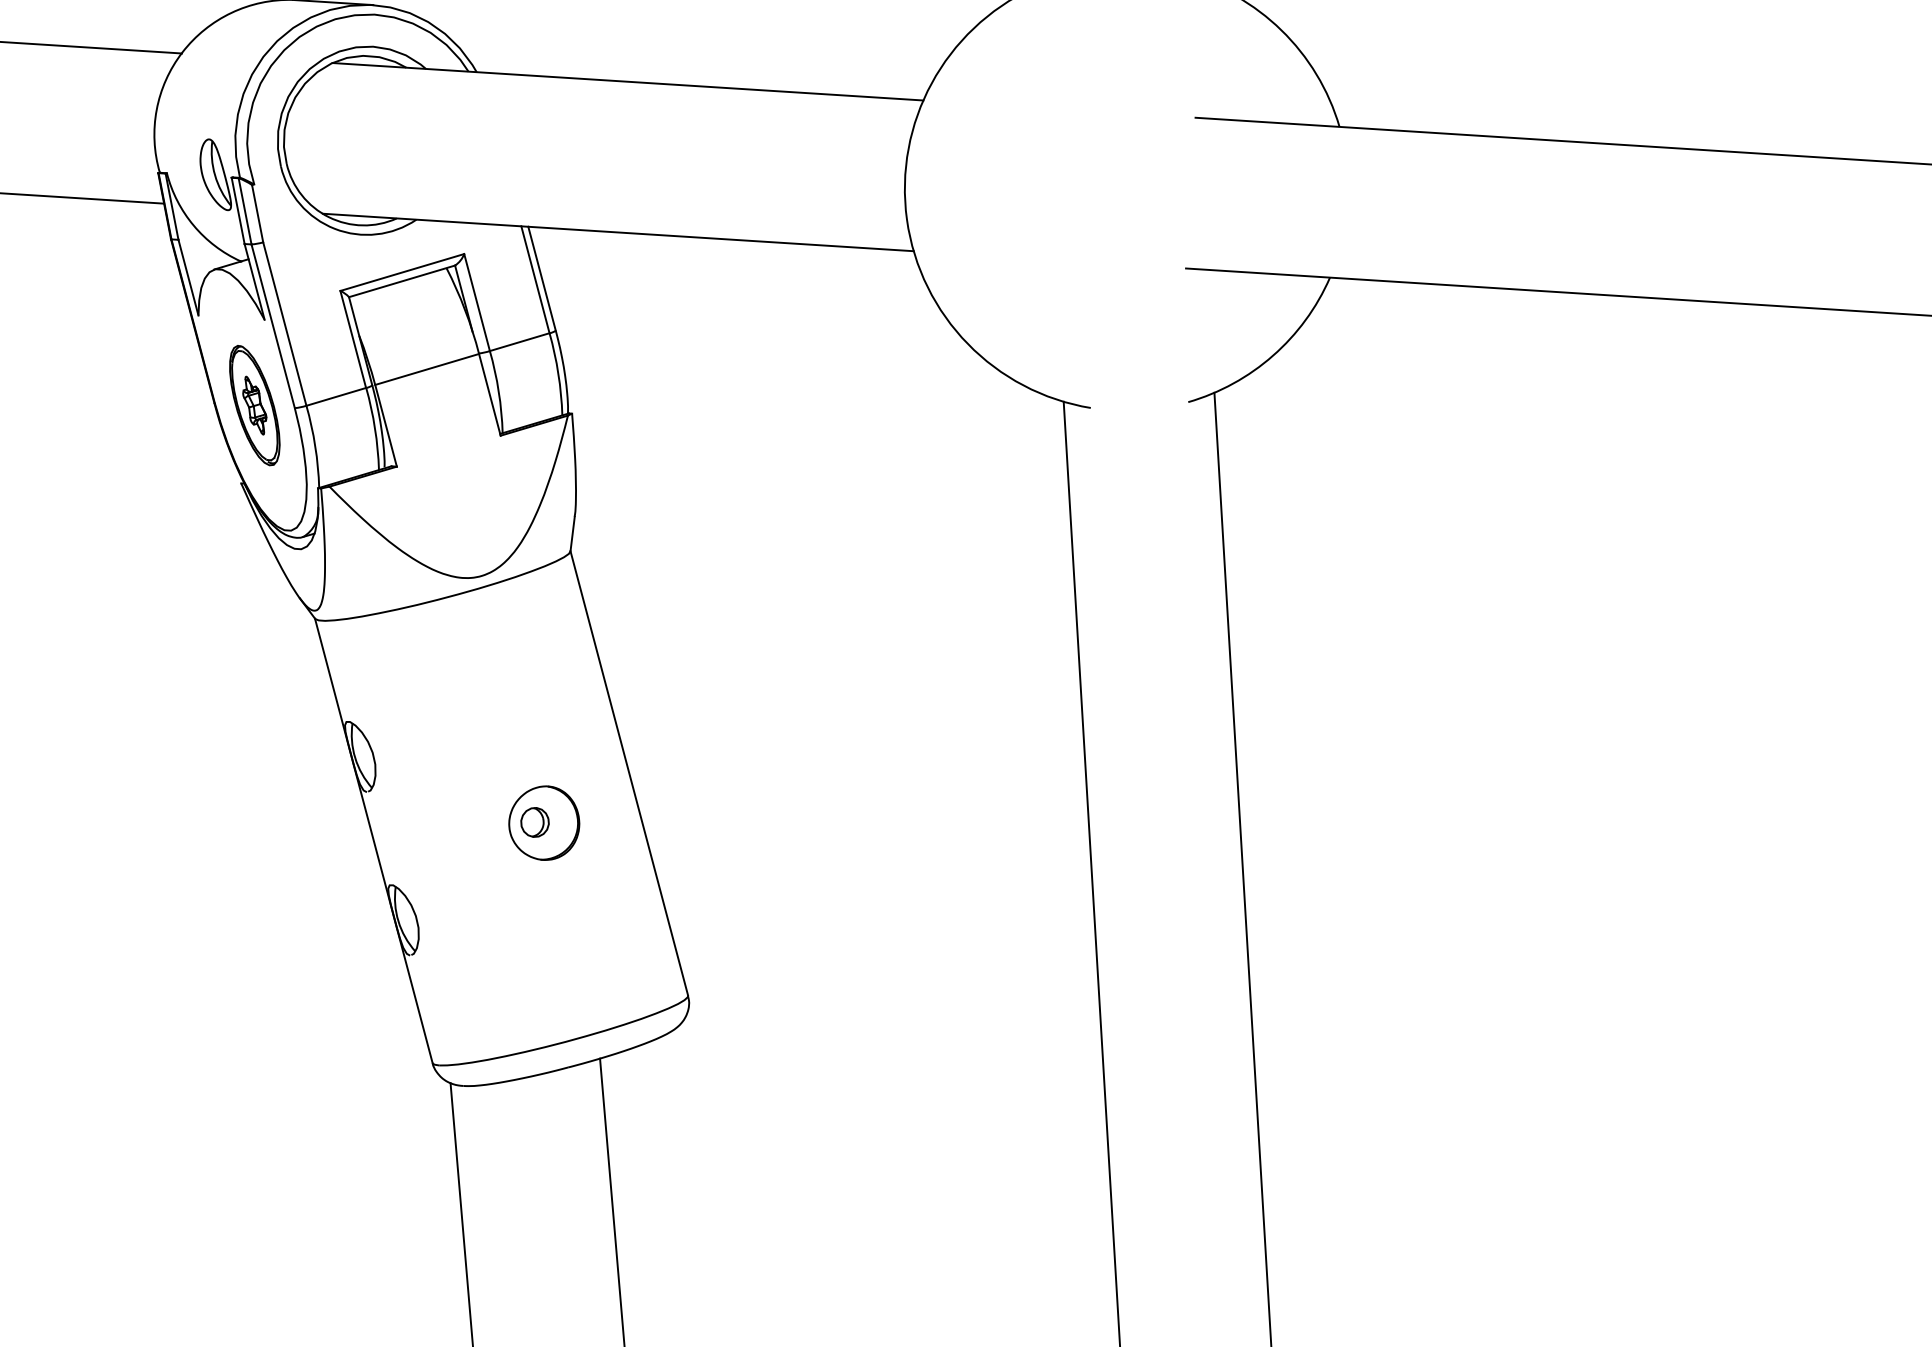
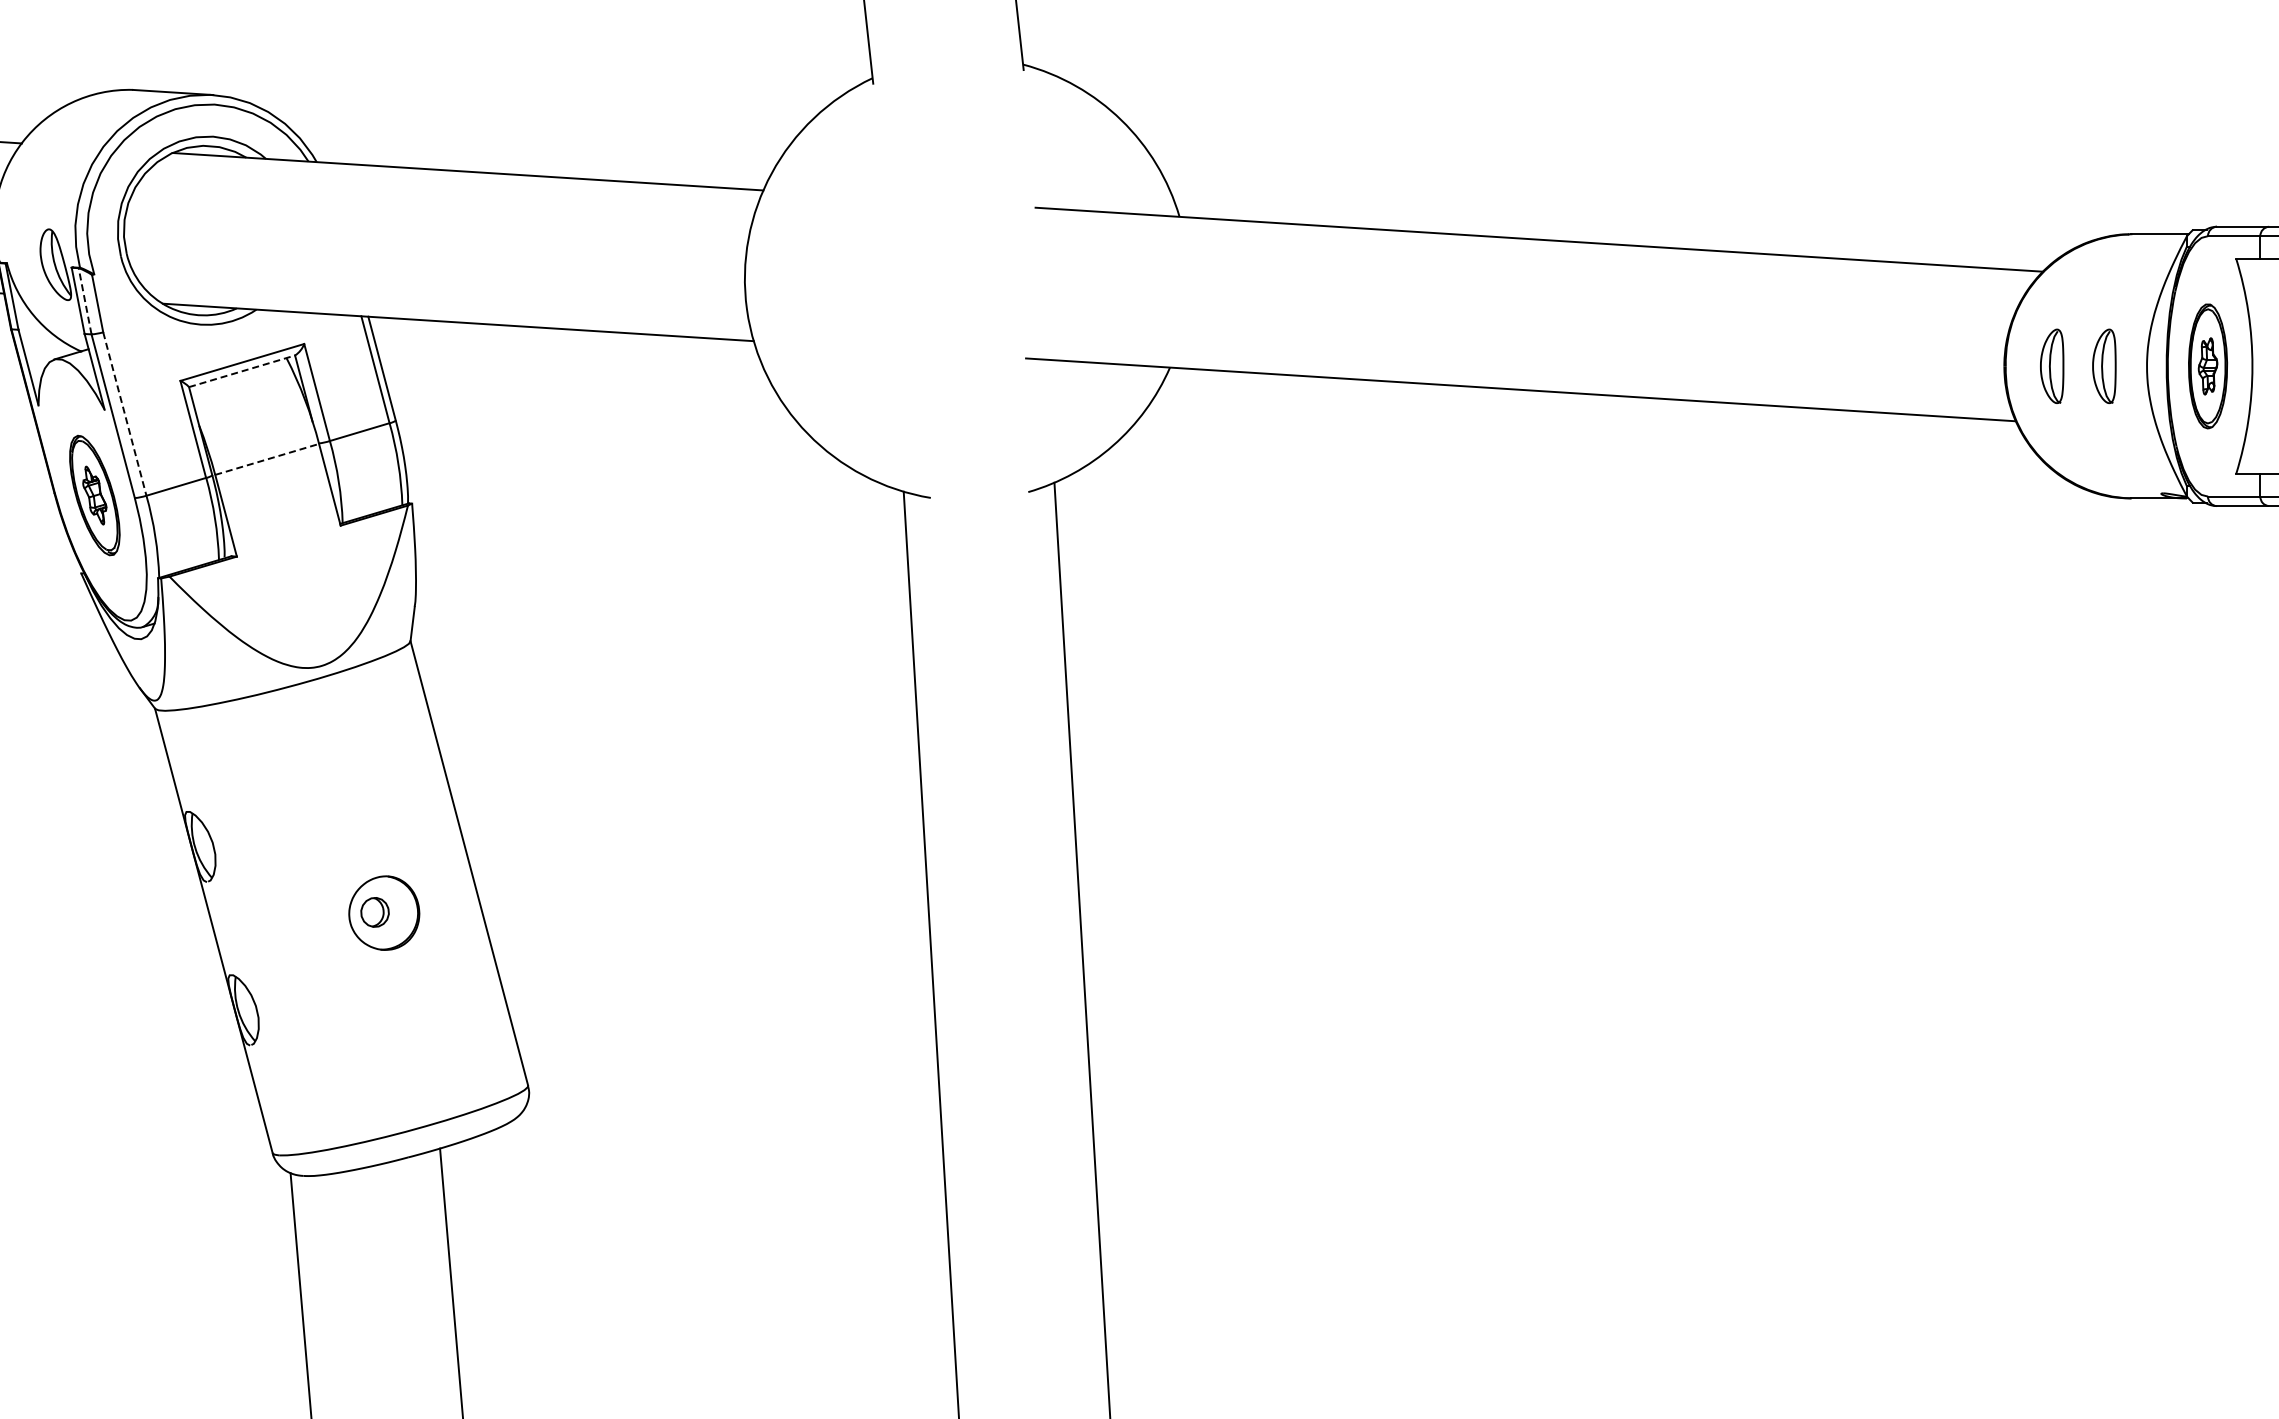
line: (245, 211) -> (85, 301), solid -> dashed
line: (402, 281) -> (242, 371), solid -> dashed
line: (284, 324) -> (124, 414), solid -> dashed
line: (427, 369) -> (267, 459), solid -> dashed

